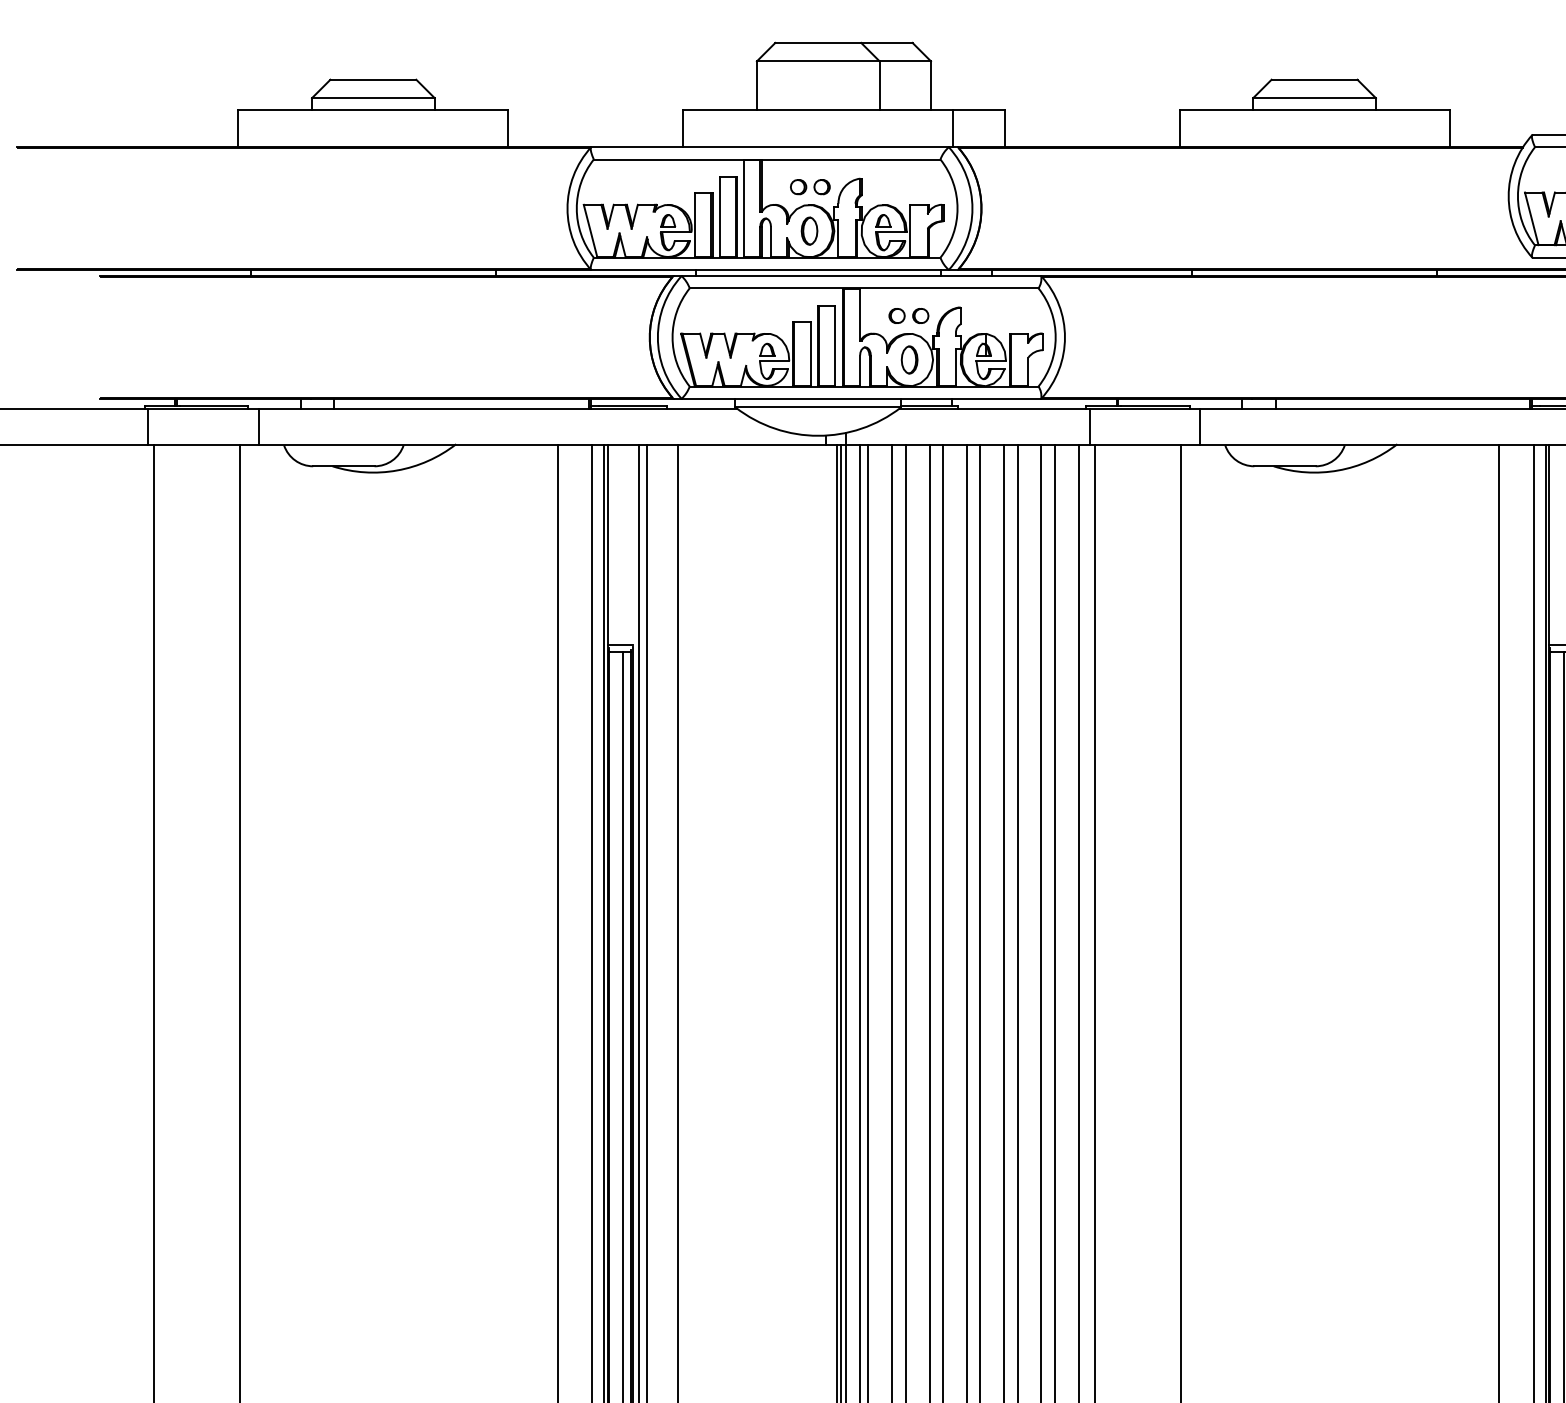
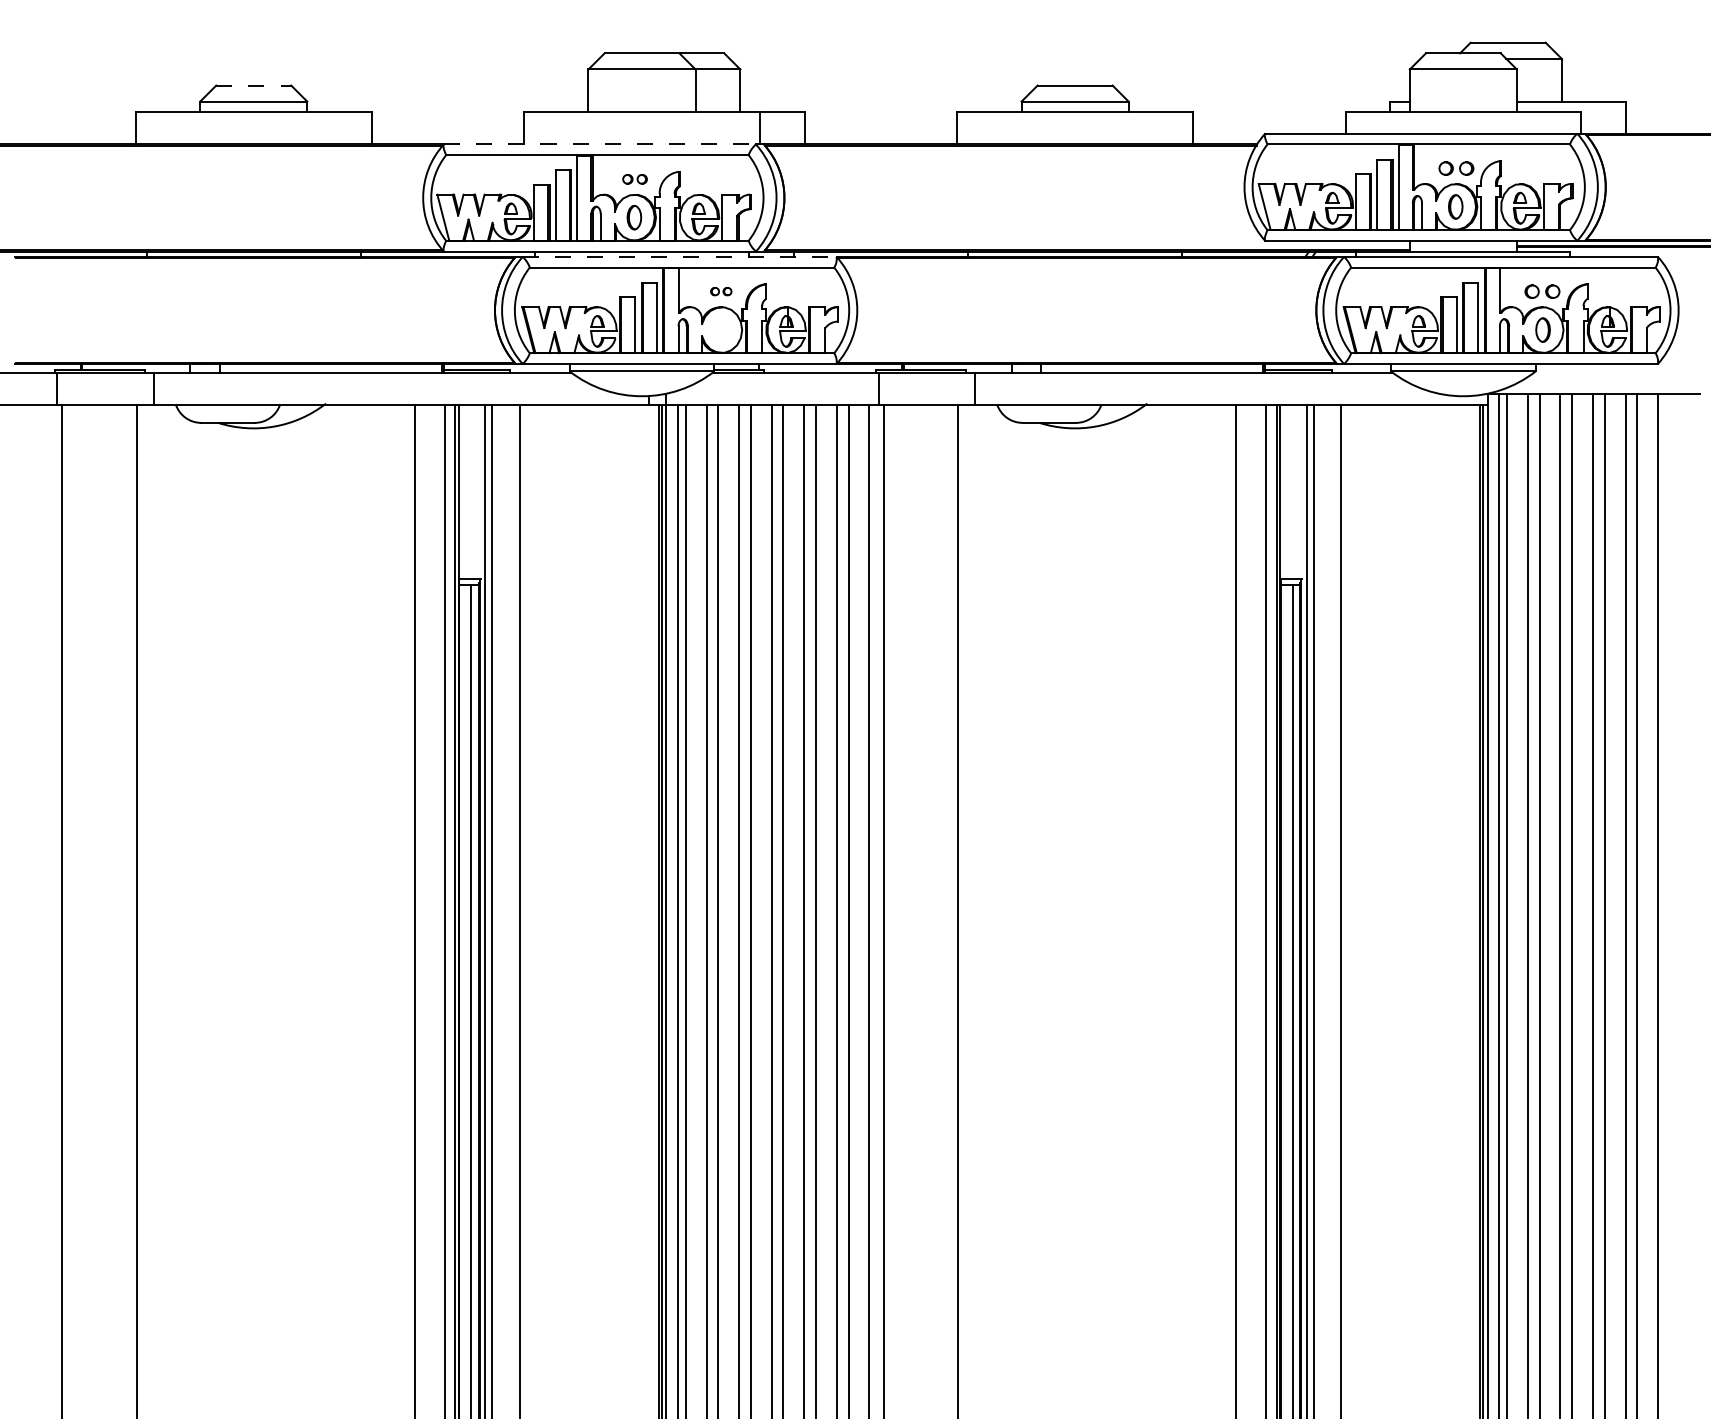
line: (374, 79) -> (254, 85), solid -> dashed
line: (770, 147) -> (600, 144), solid -> dashed
part: (809, 187) -> (634, 179), size x0.7
line: (861, 275) -> (679, 256), solid -> dashed
part: (909, 315) -> (721, 291), size x0.6
part: (909, 359) -> (721, 329), removed

